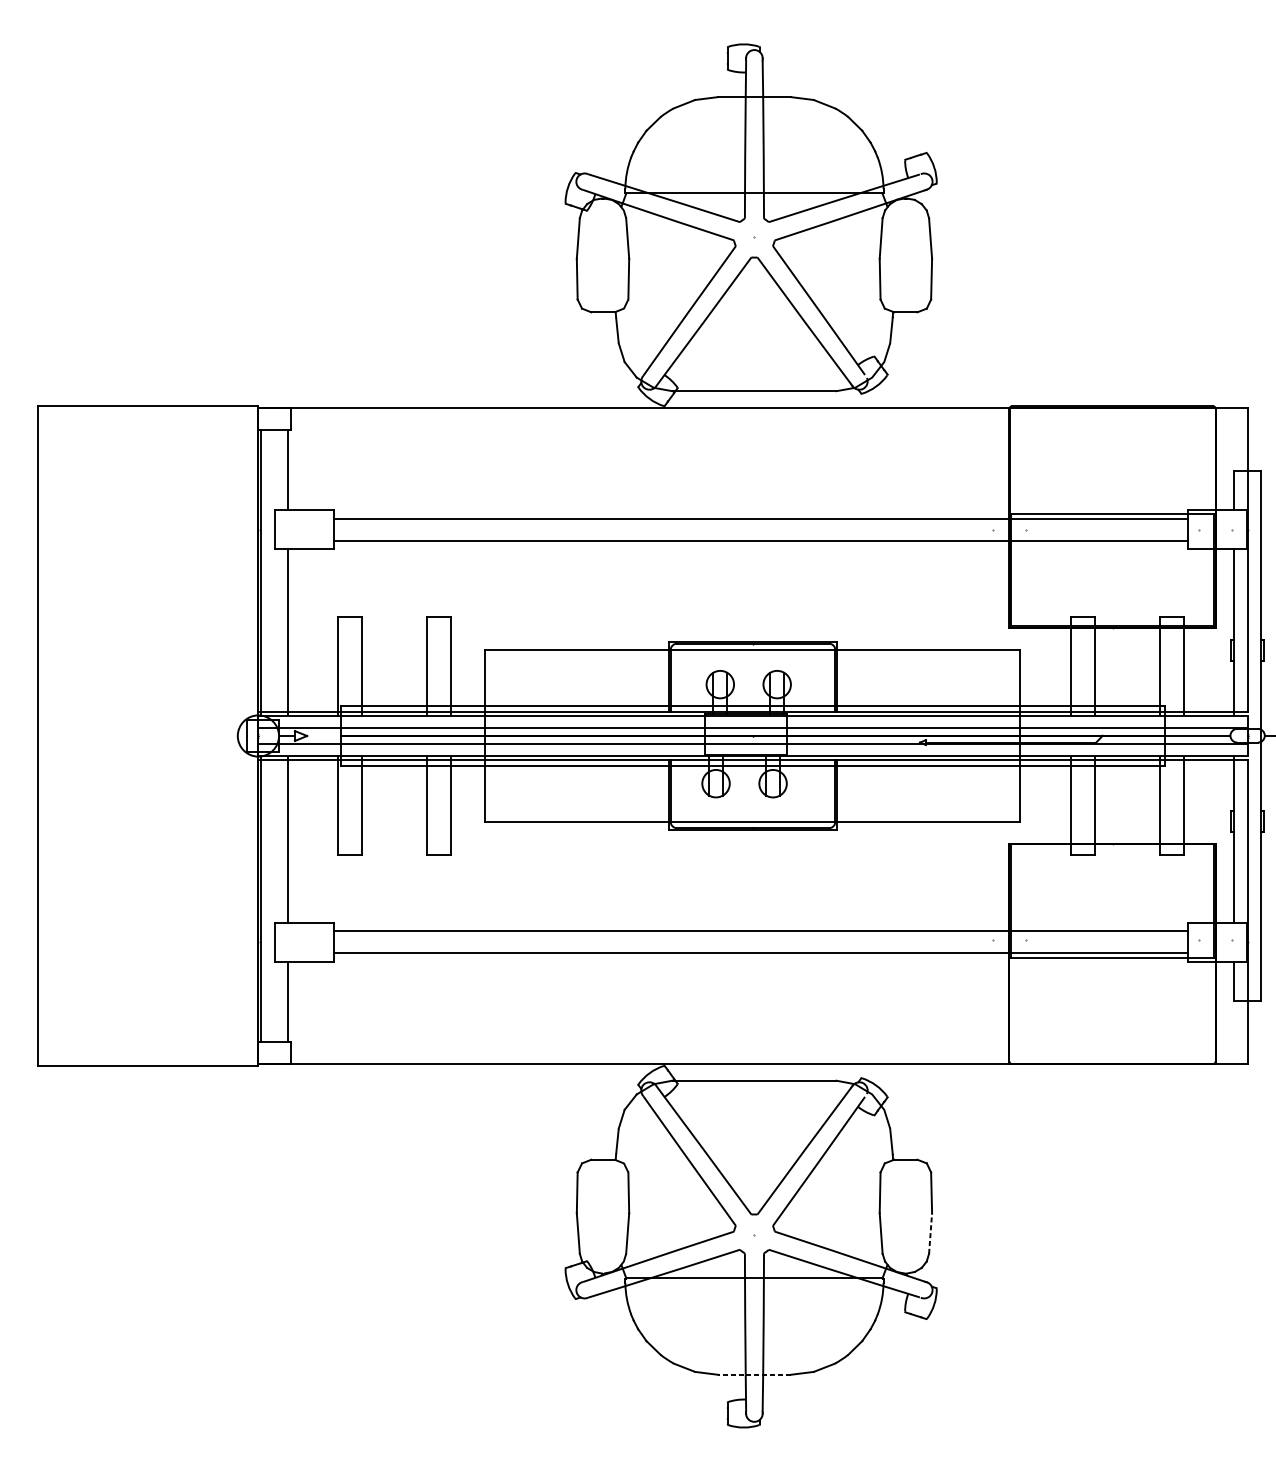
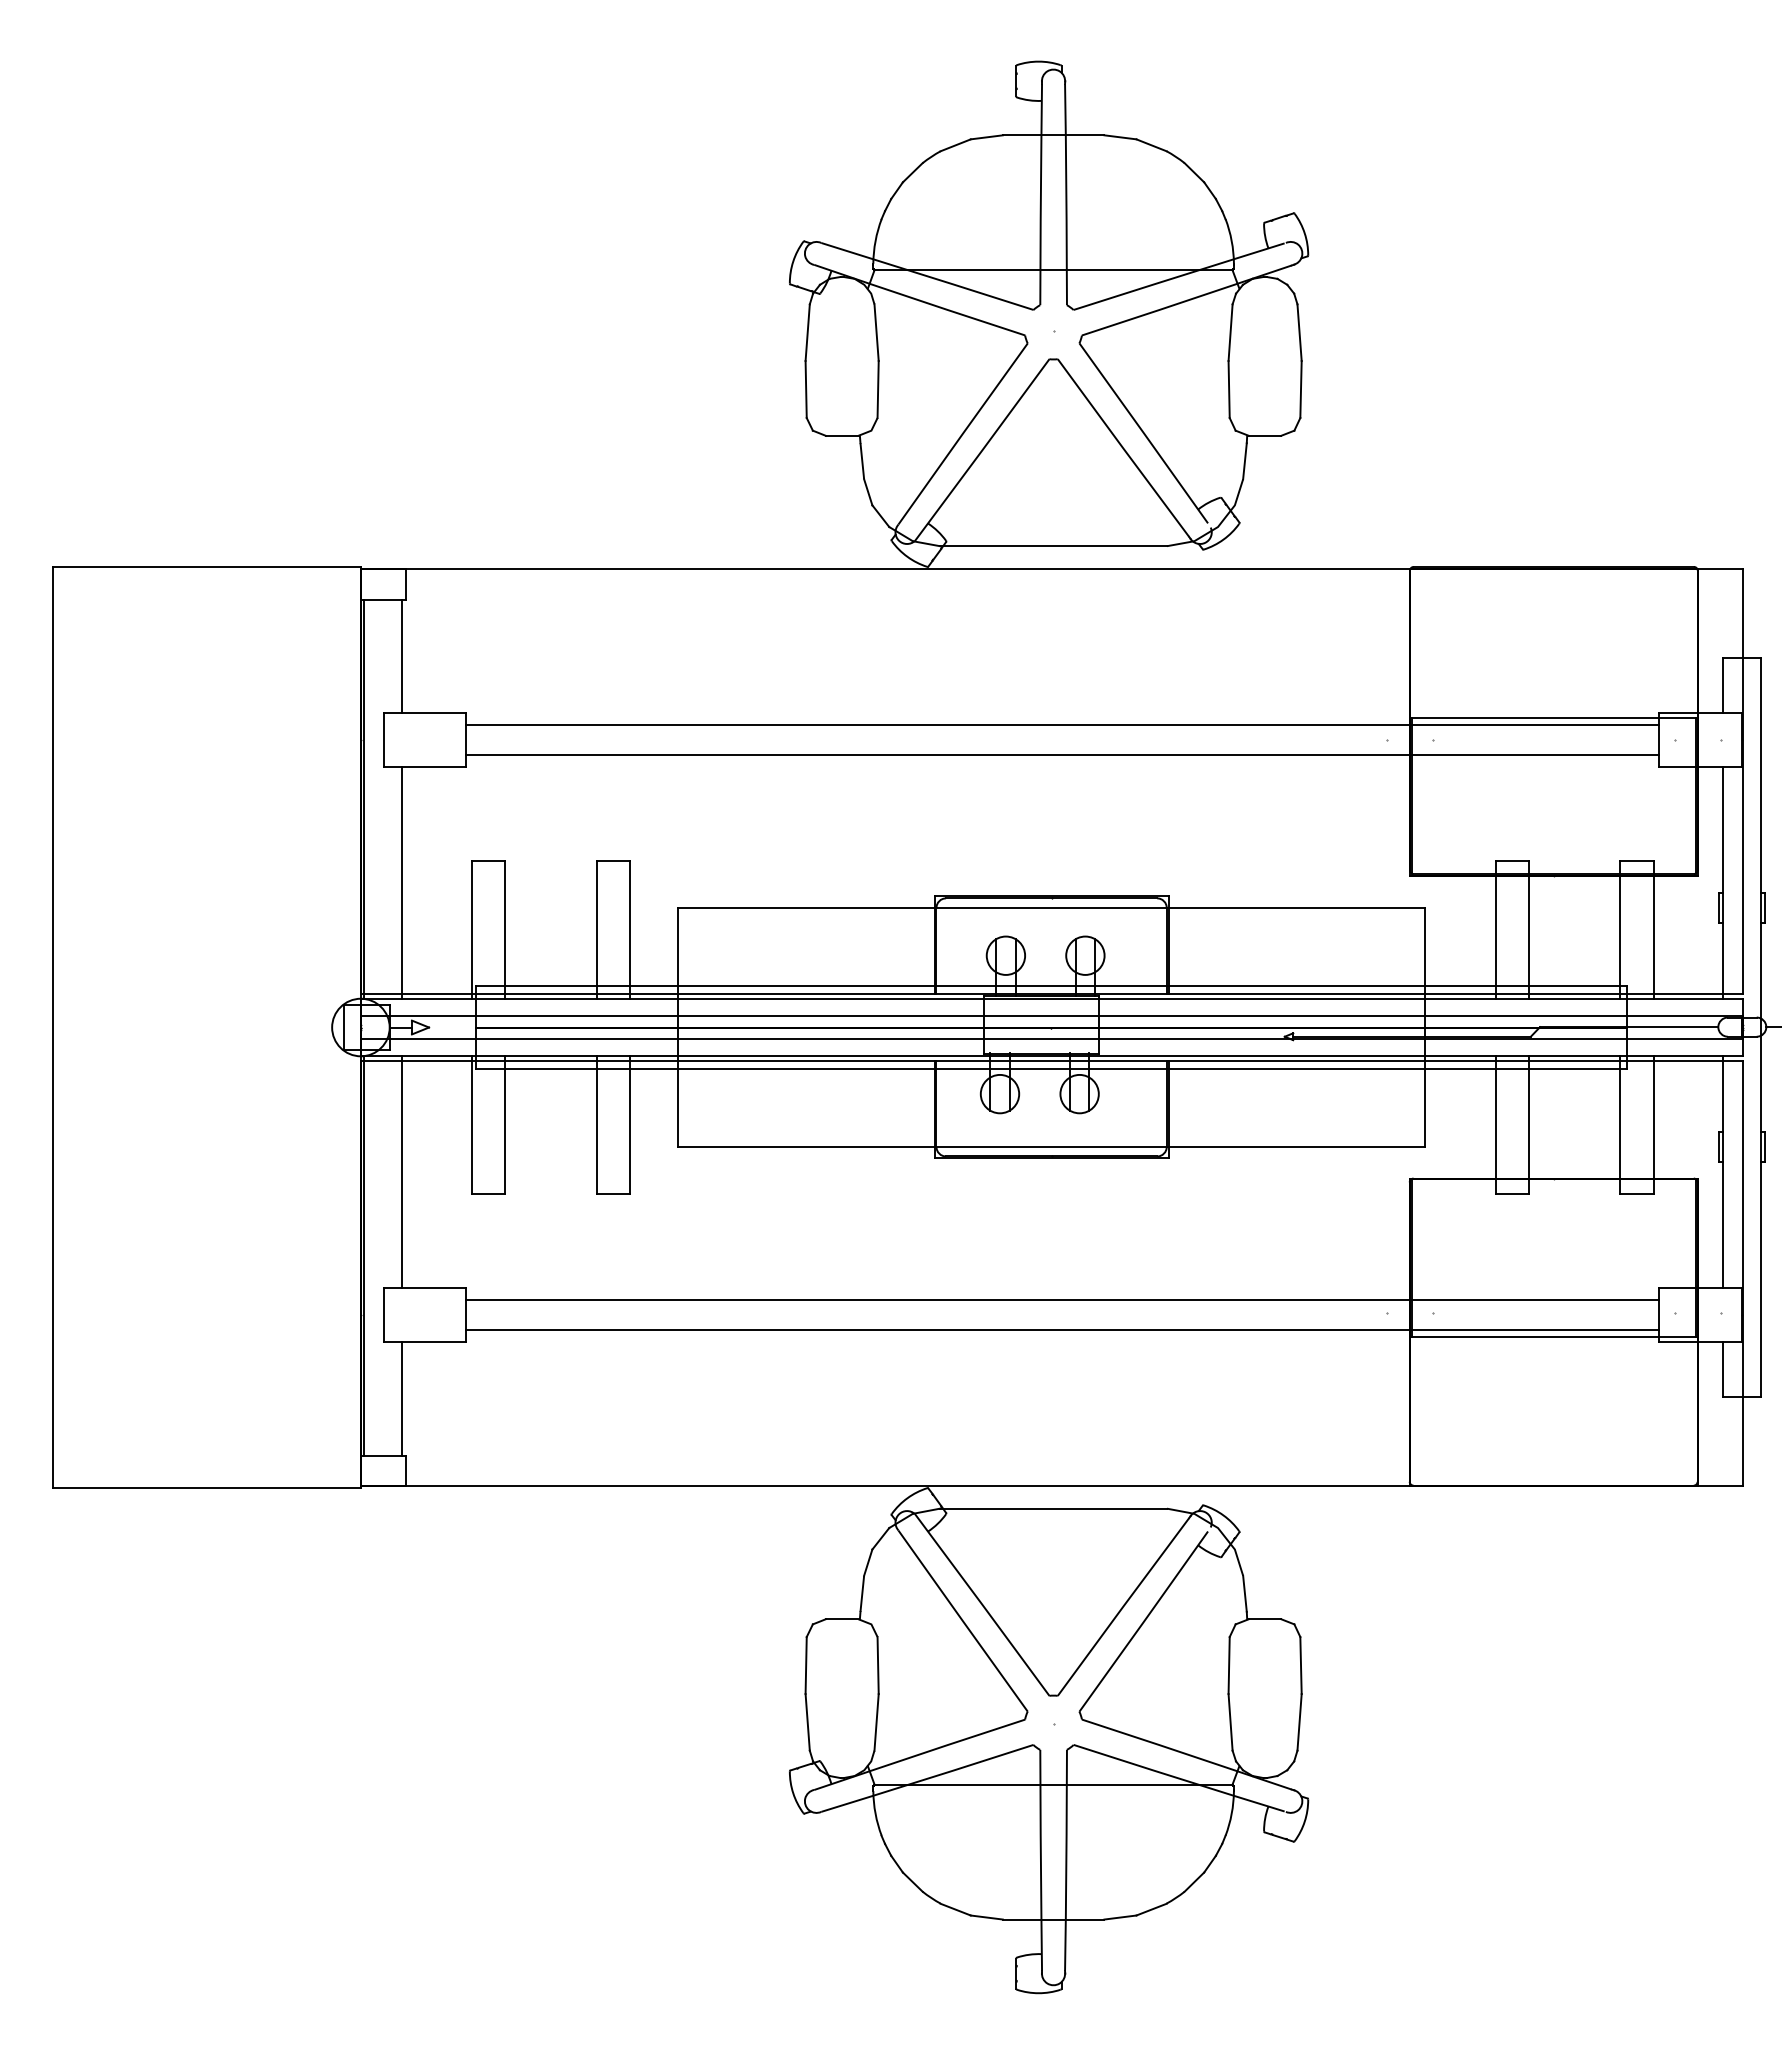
line: (930, 1232) -> (1299, 1721), dashed -> solid
line: (754, 1374) -> (1053, 1919), dashed -> solid

